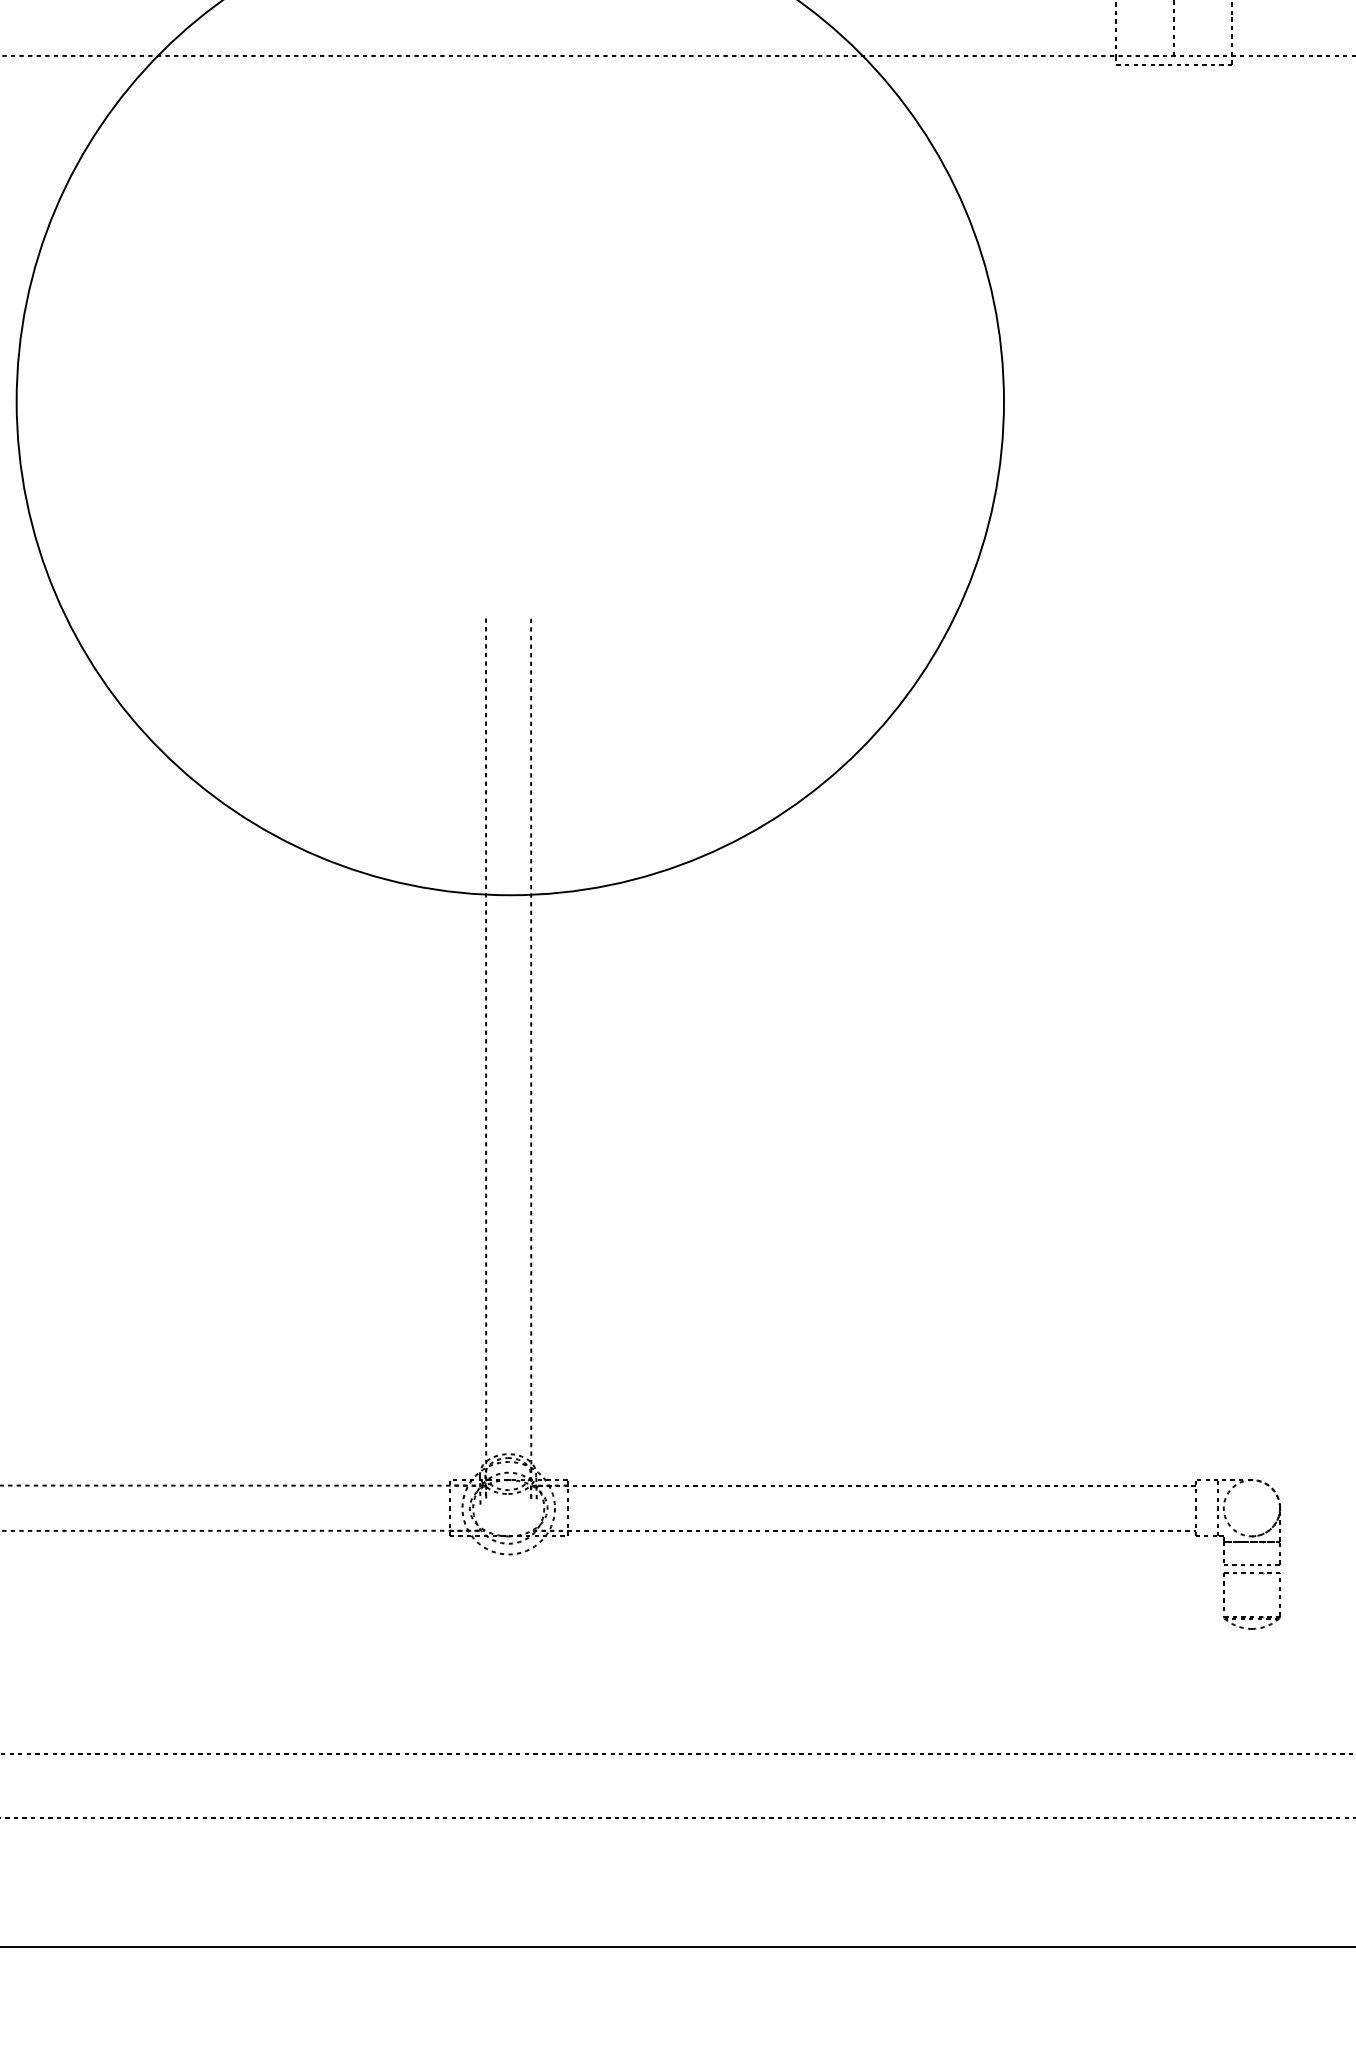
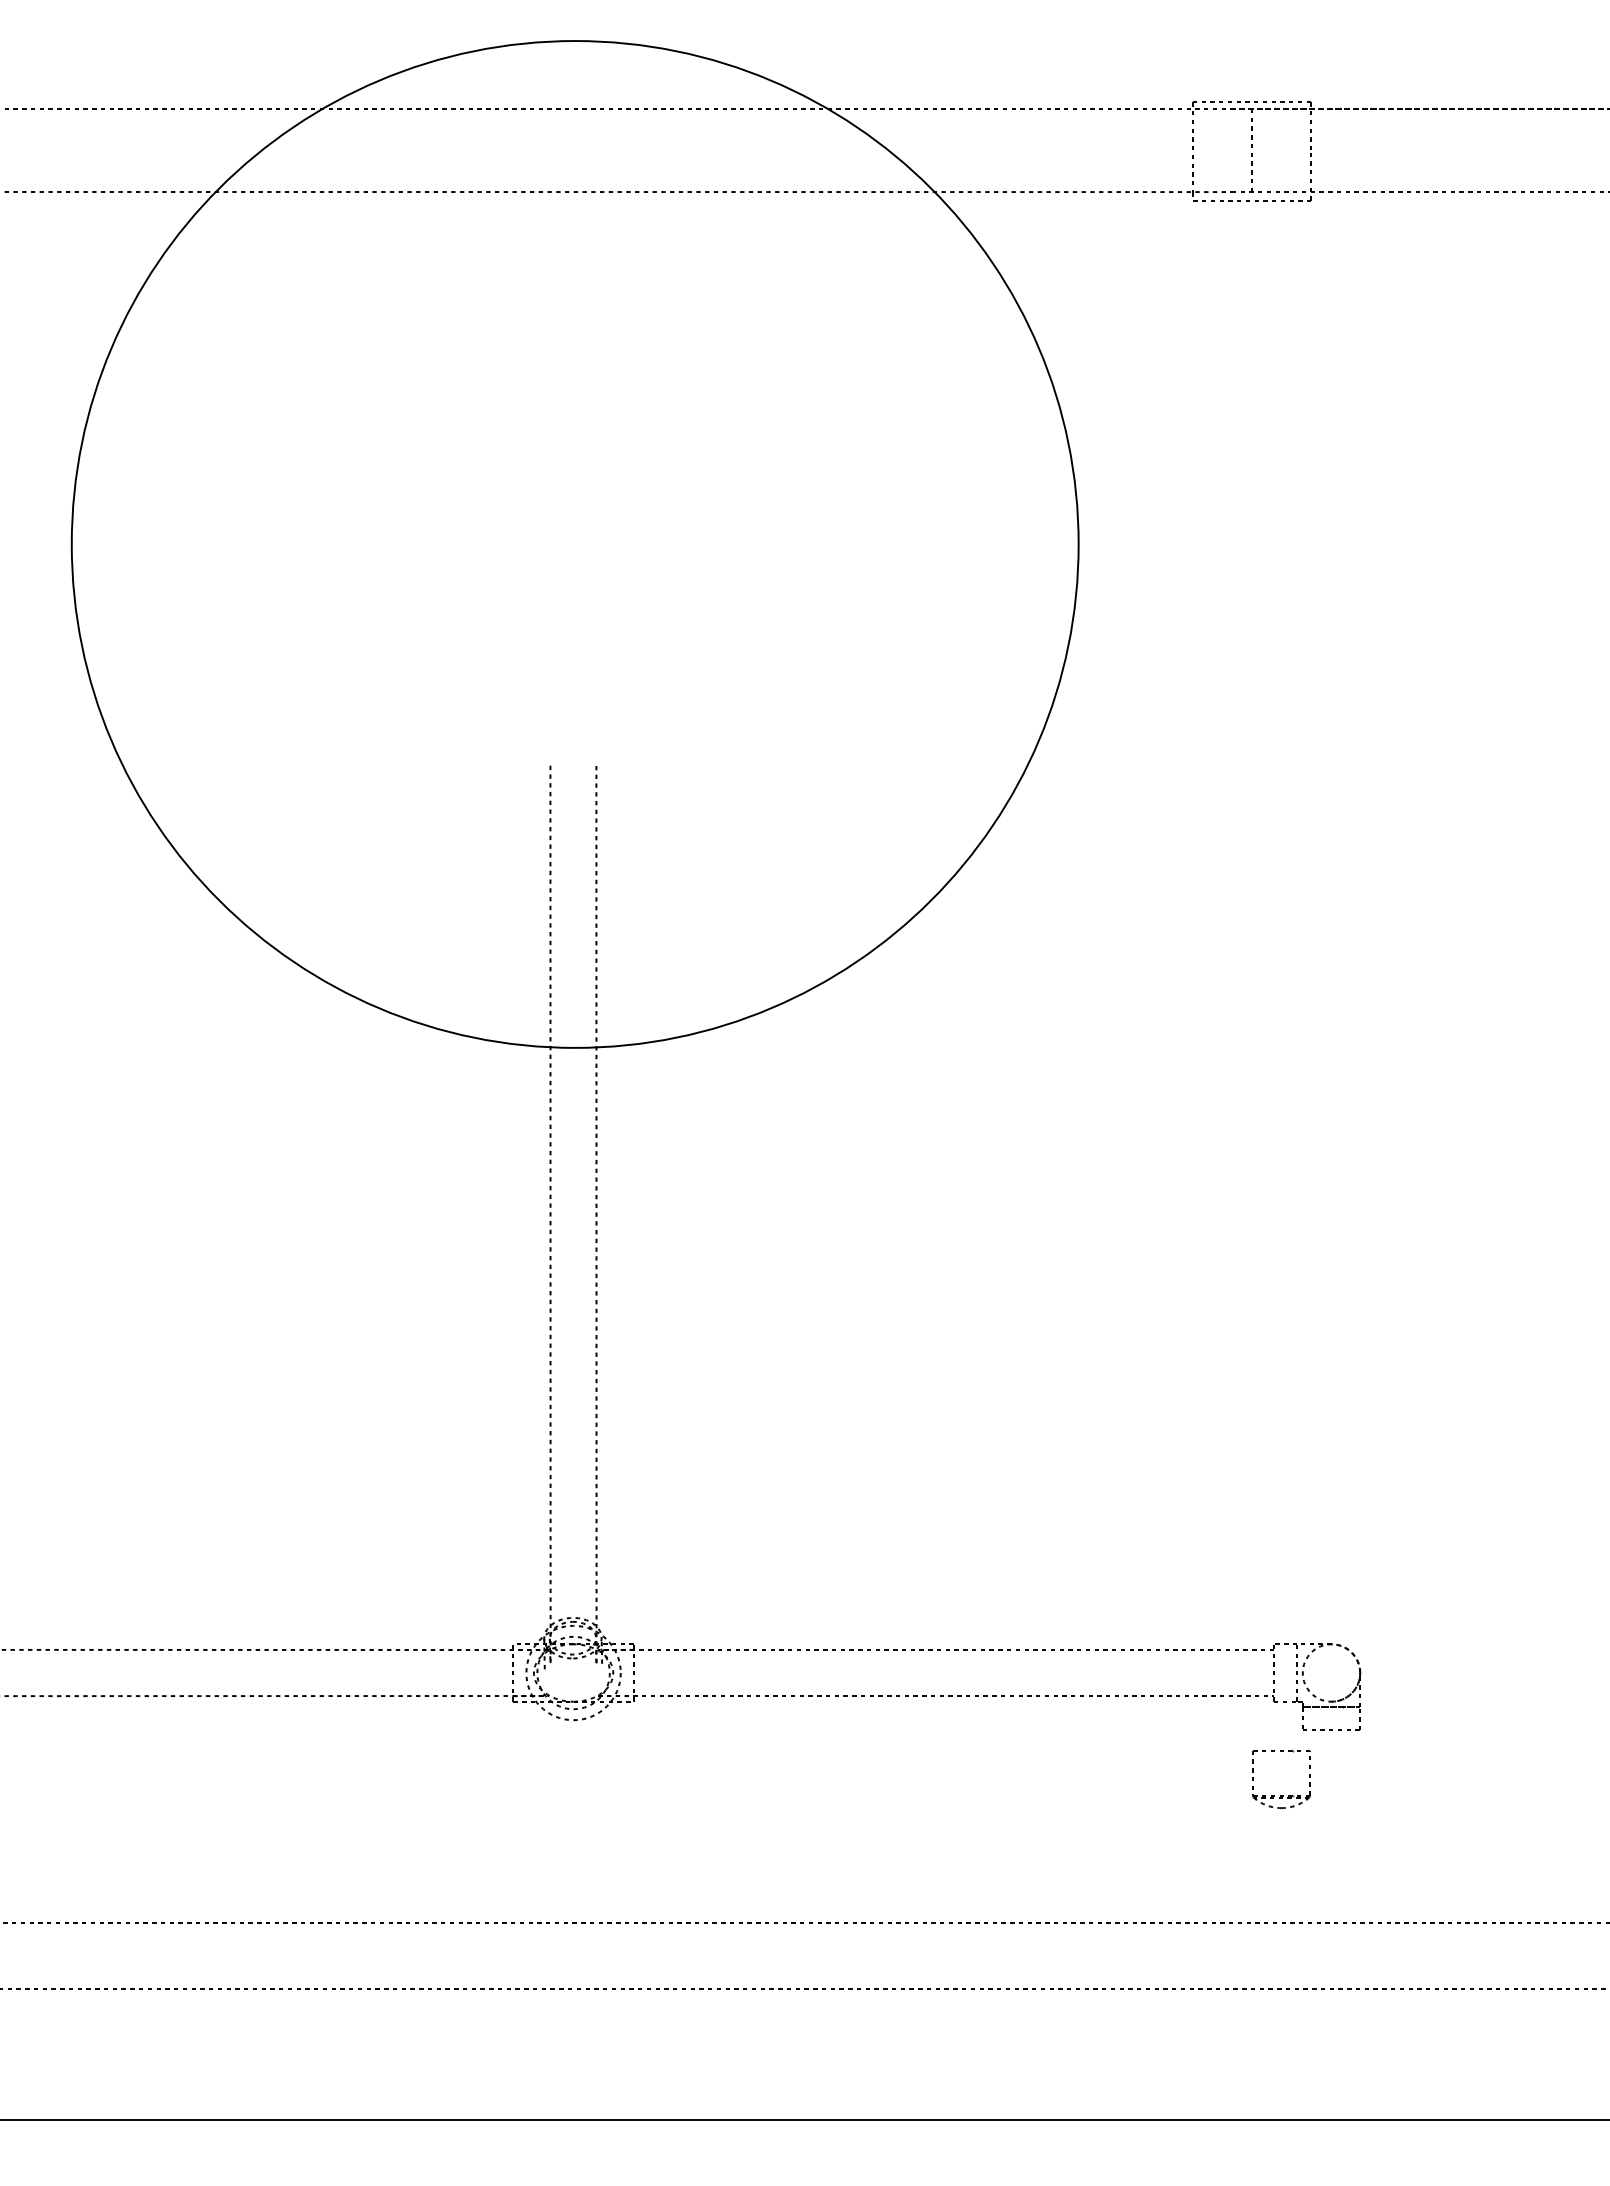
part: (1251, 1616) -> (1281, 1795), moved

